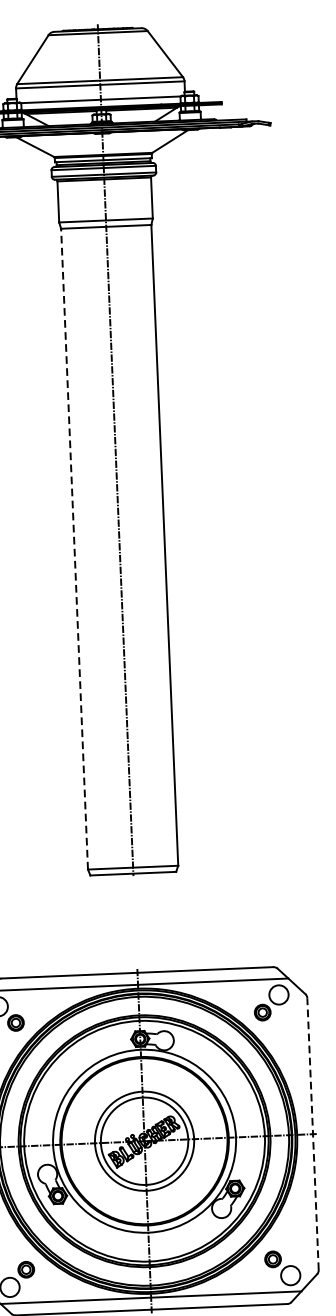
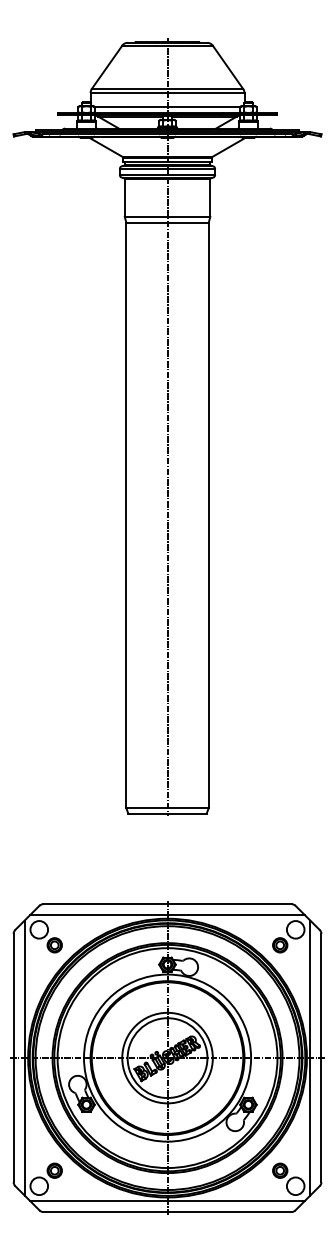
line: (74, 549) -> (126, 515), dashed -> solid
line: (313, 1133) -> (321, 1057), dashed -> solid
line: (301, 1134) -> (310, 1057), added

